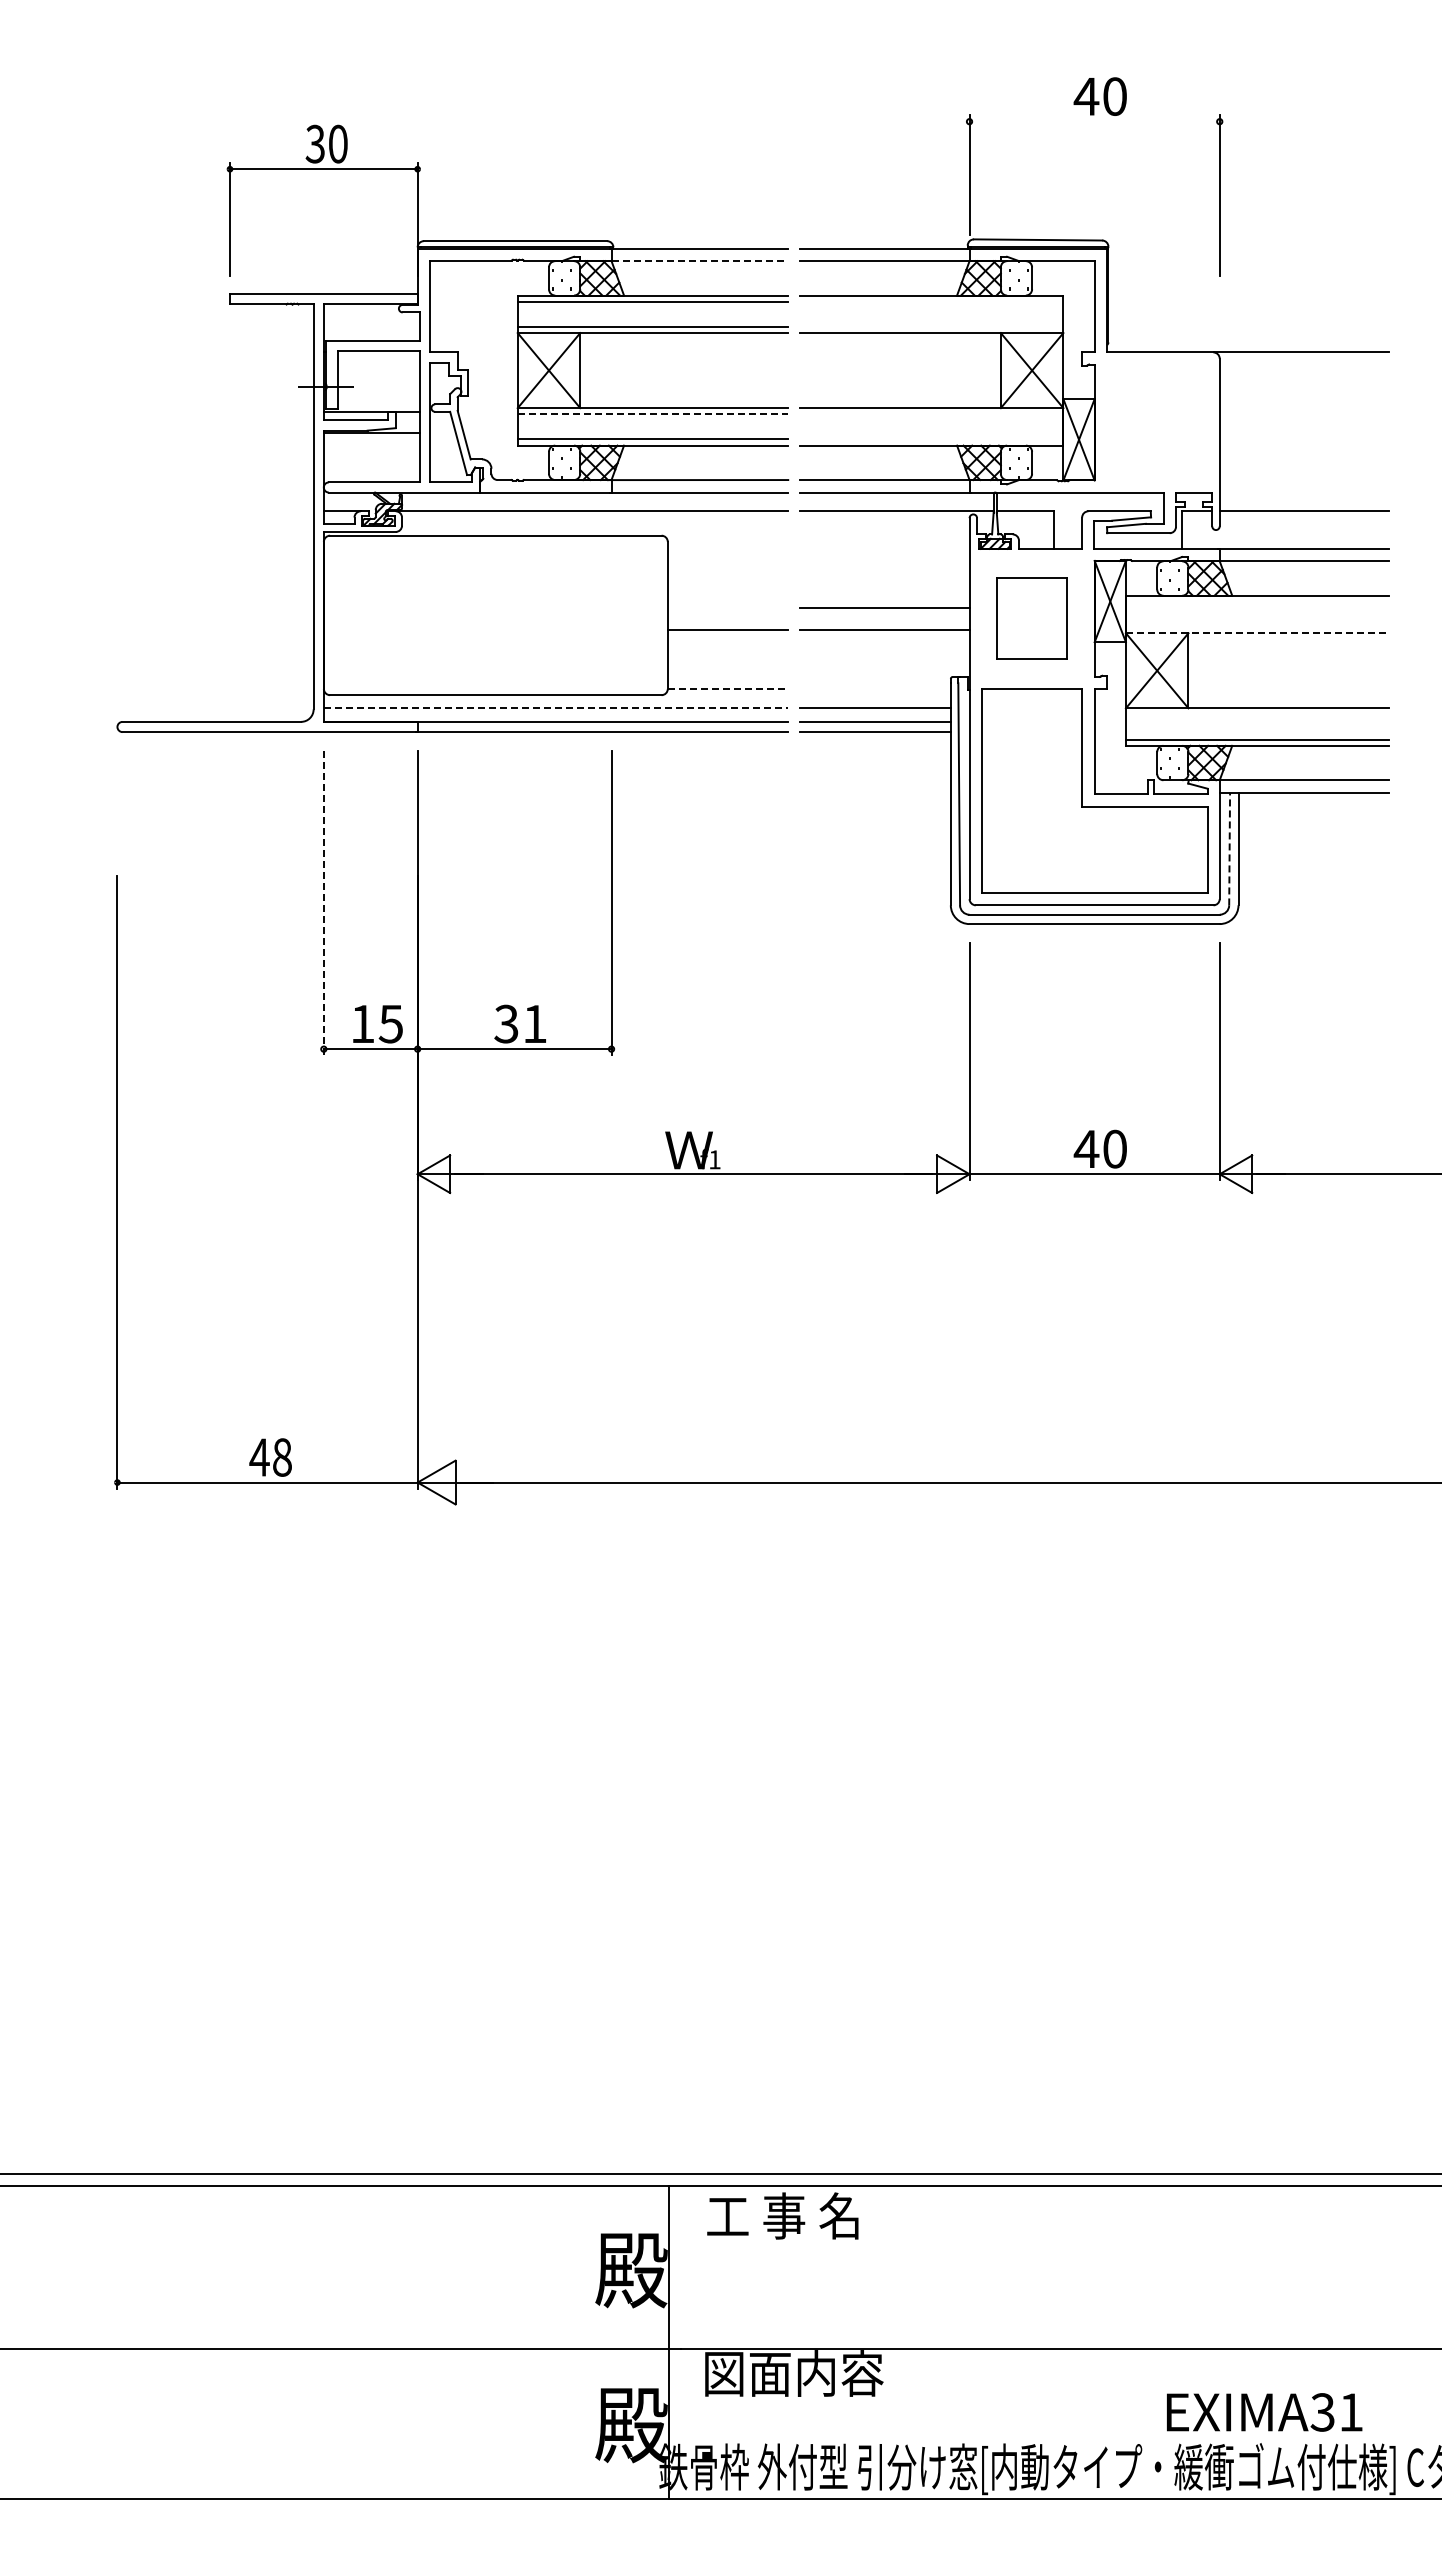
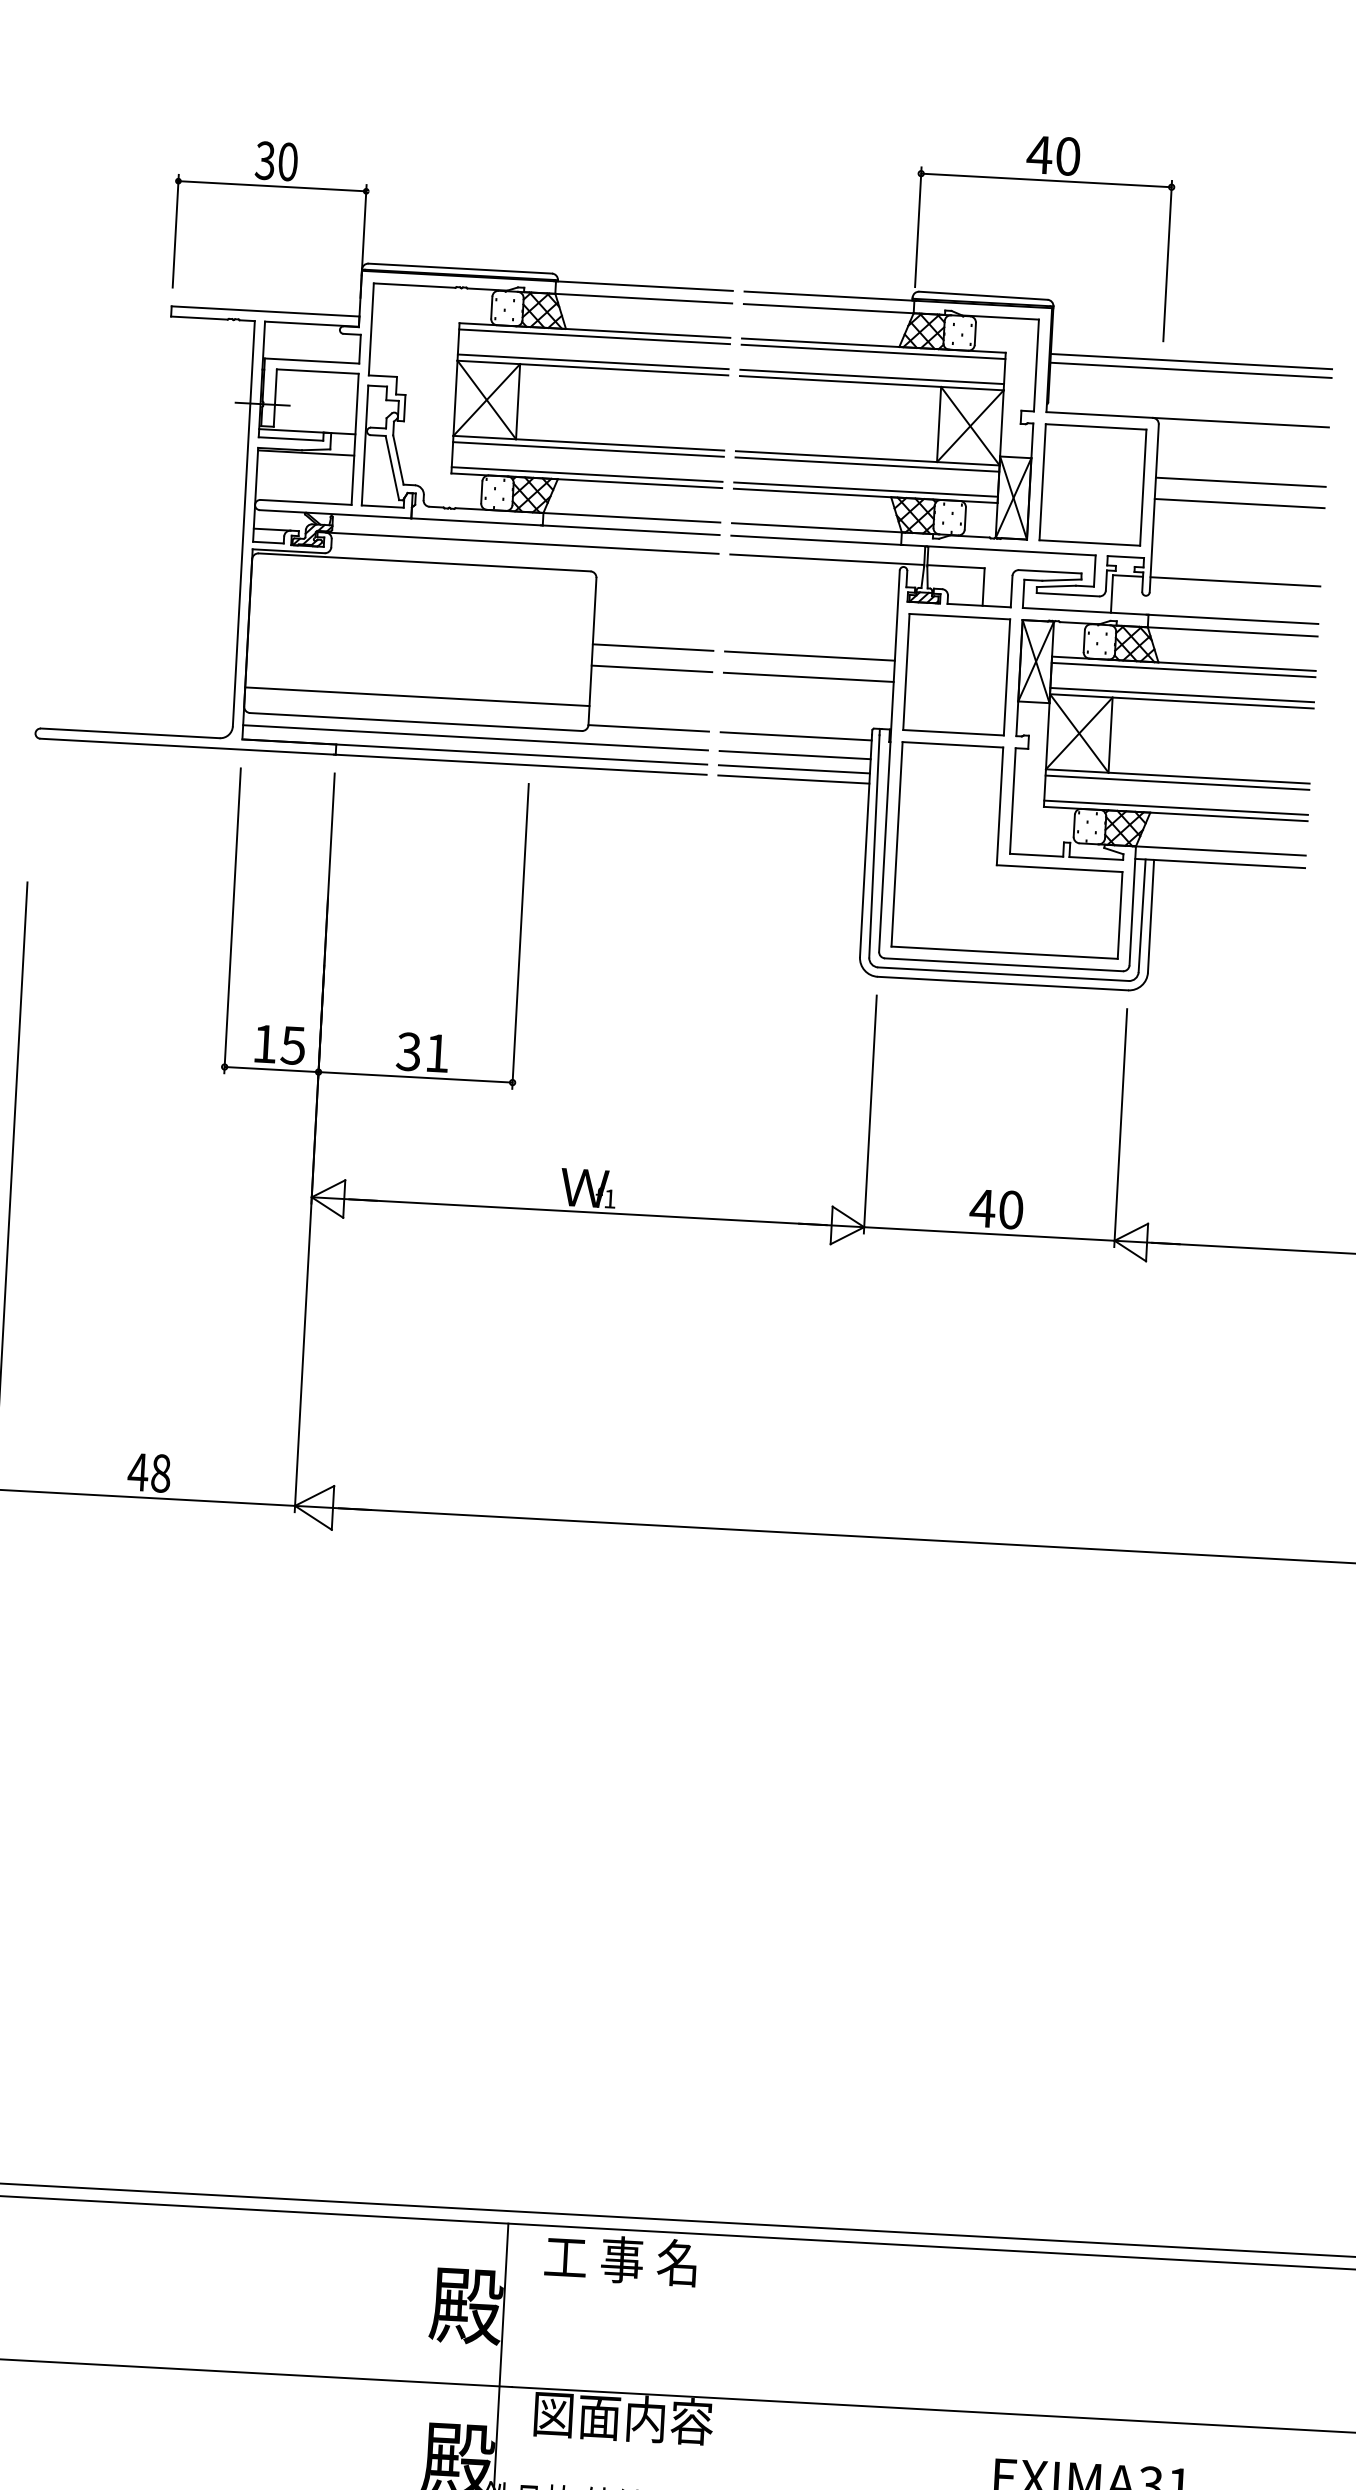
line: (1094, 121) -> (1046, 180), added
line: (700, 261) -> (644, 299), dashed -> solid
line: (1248, 294) -> (1191, 361), added
line: (931, 301) -> (873, 351), added
line: (1248, 303) -> (1190, 370), added
line: (931, 326) -> (872, 376), added
line: (1304, 411) -> (1240, 481), added
line: (653, 414) -> (589, 449), dashed -> solid
line: (931, 414) -> (867, 464), added
part: (1157, 422) -> (1093, 484), added
line: (1304, 433) -> (1239, 503), added
line: (931, 439) -> (865, 489), added
line: (1257, 602) -> (1183, 670), added
line: (727, 608) -> (652, 647), added
part: (1031, 618) -> (956, 674), size x1.43
line: (1257, 627) -> (1182, 695), added
line: (1257, 633) -> (1181, 701), dashed -> solid
line: (495, 669) -> (417, 696), added
line: (728, 688) -> (649, 727), dashed -> solid
line: (874, 688) -> (795, 735), added
line: (556, 707) -> (476, 737), dashed -> solid
line: (1257, 714) -> (1177, 782), added
line: (1229, 848) -> (1142, 915), dashed -> solid
line: (323, 903) -> (232, 921), dashed -> solid

